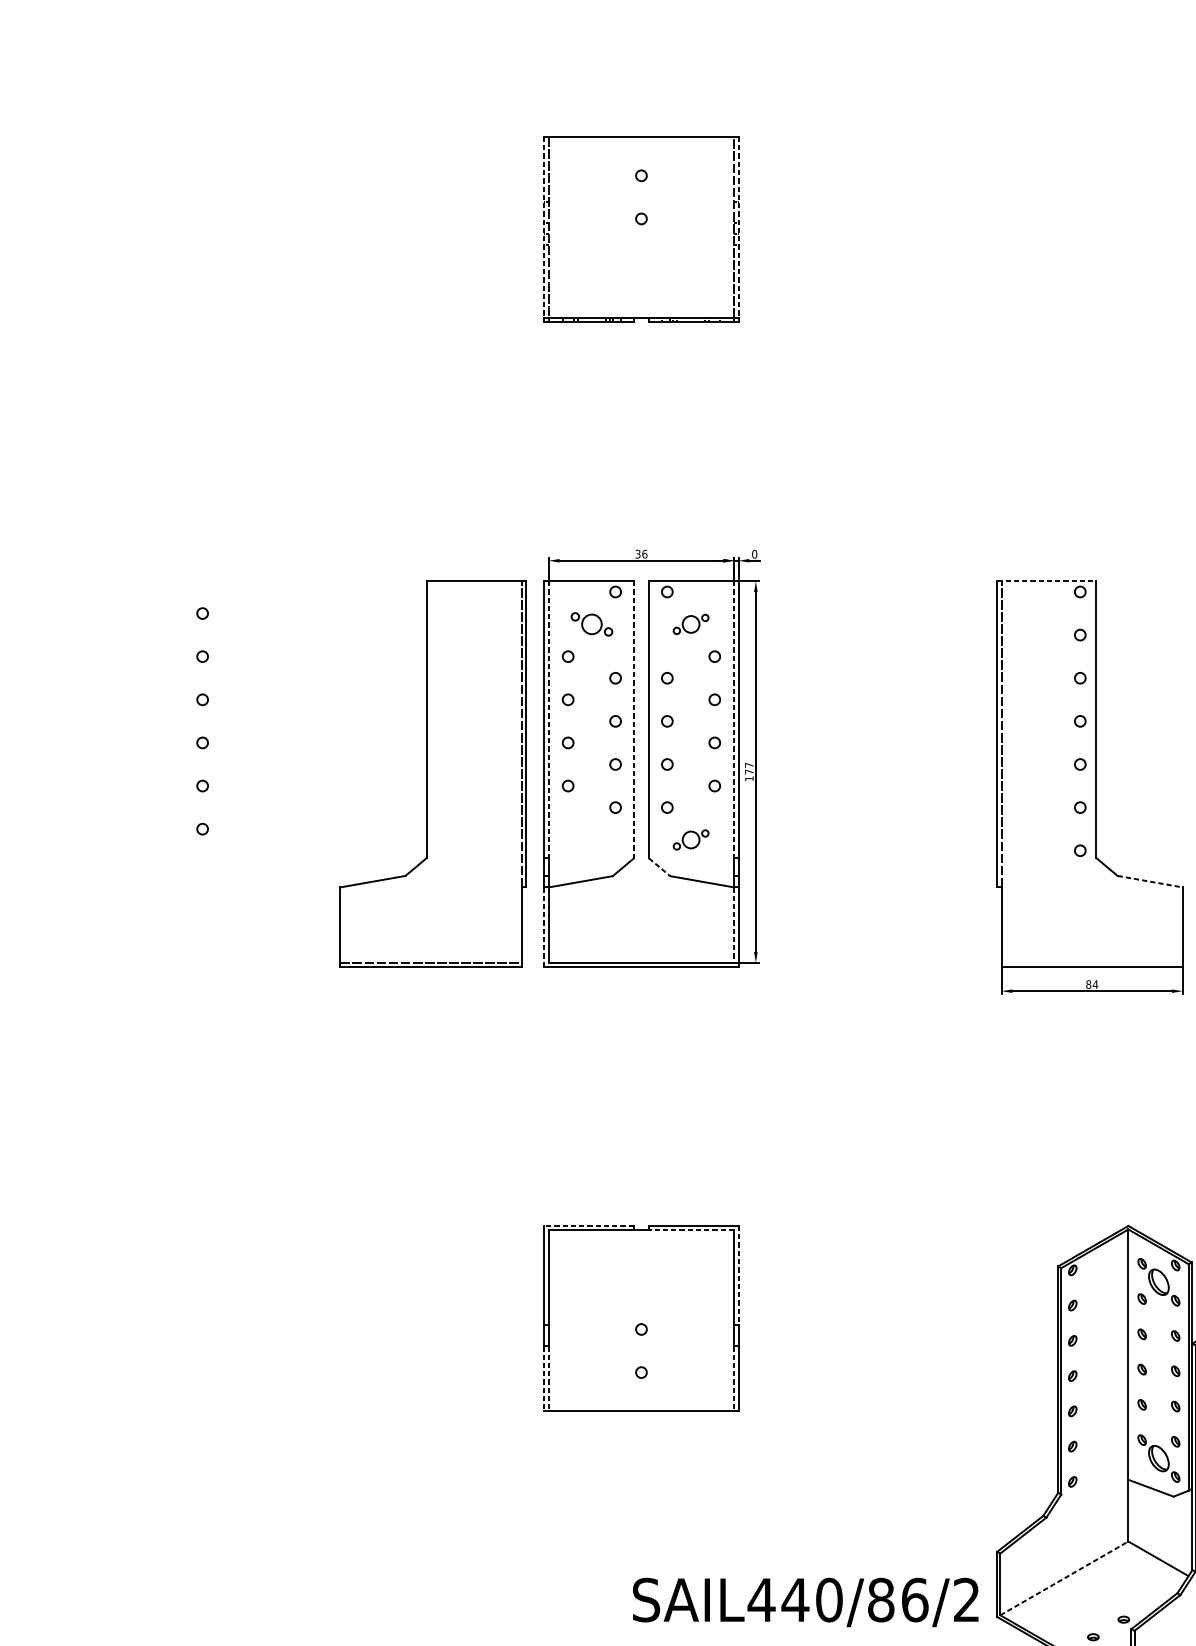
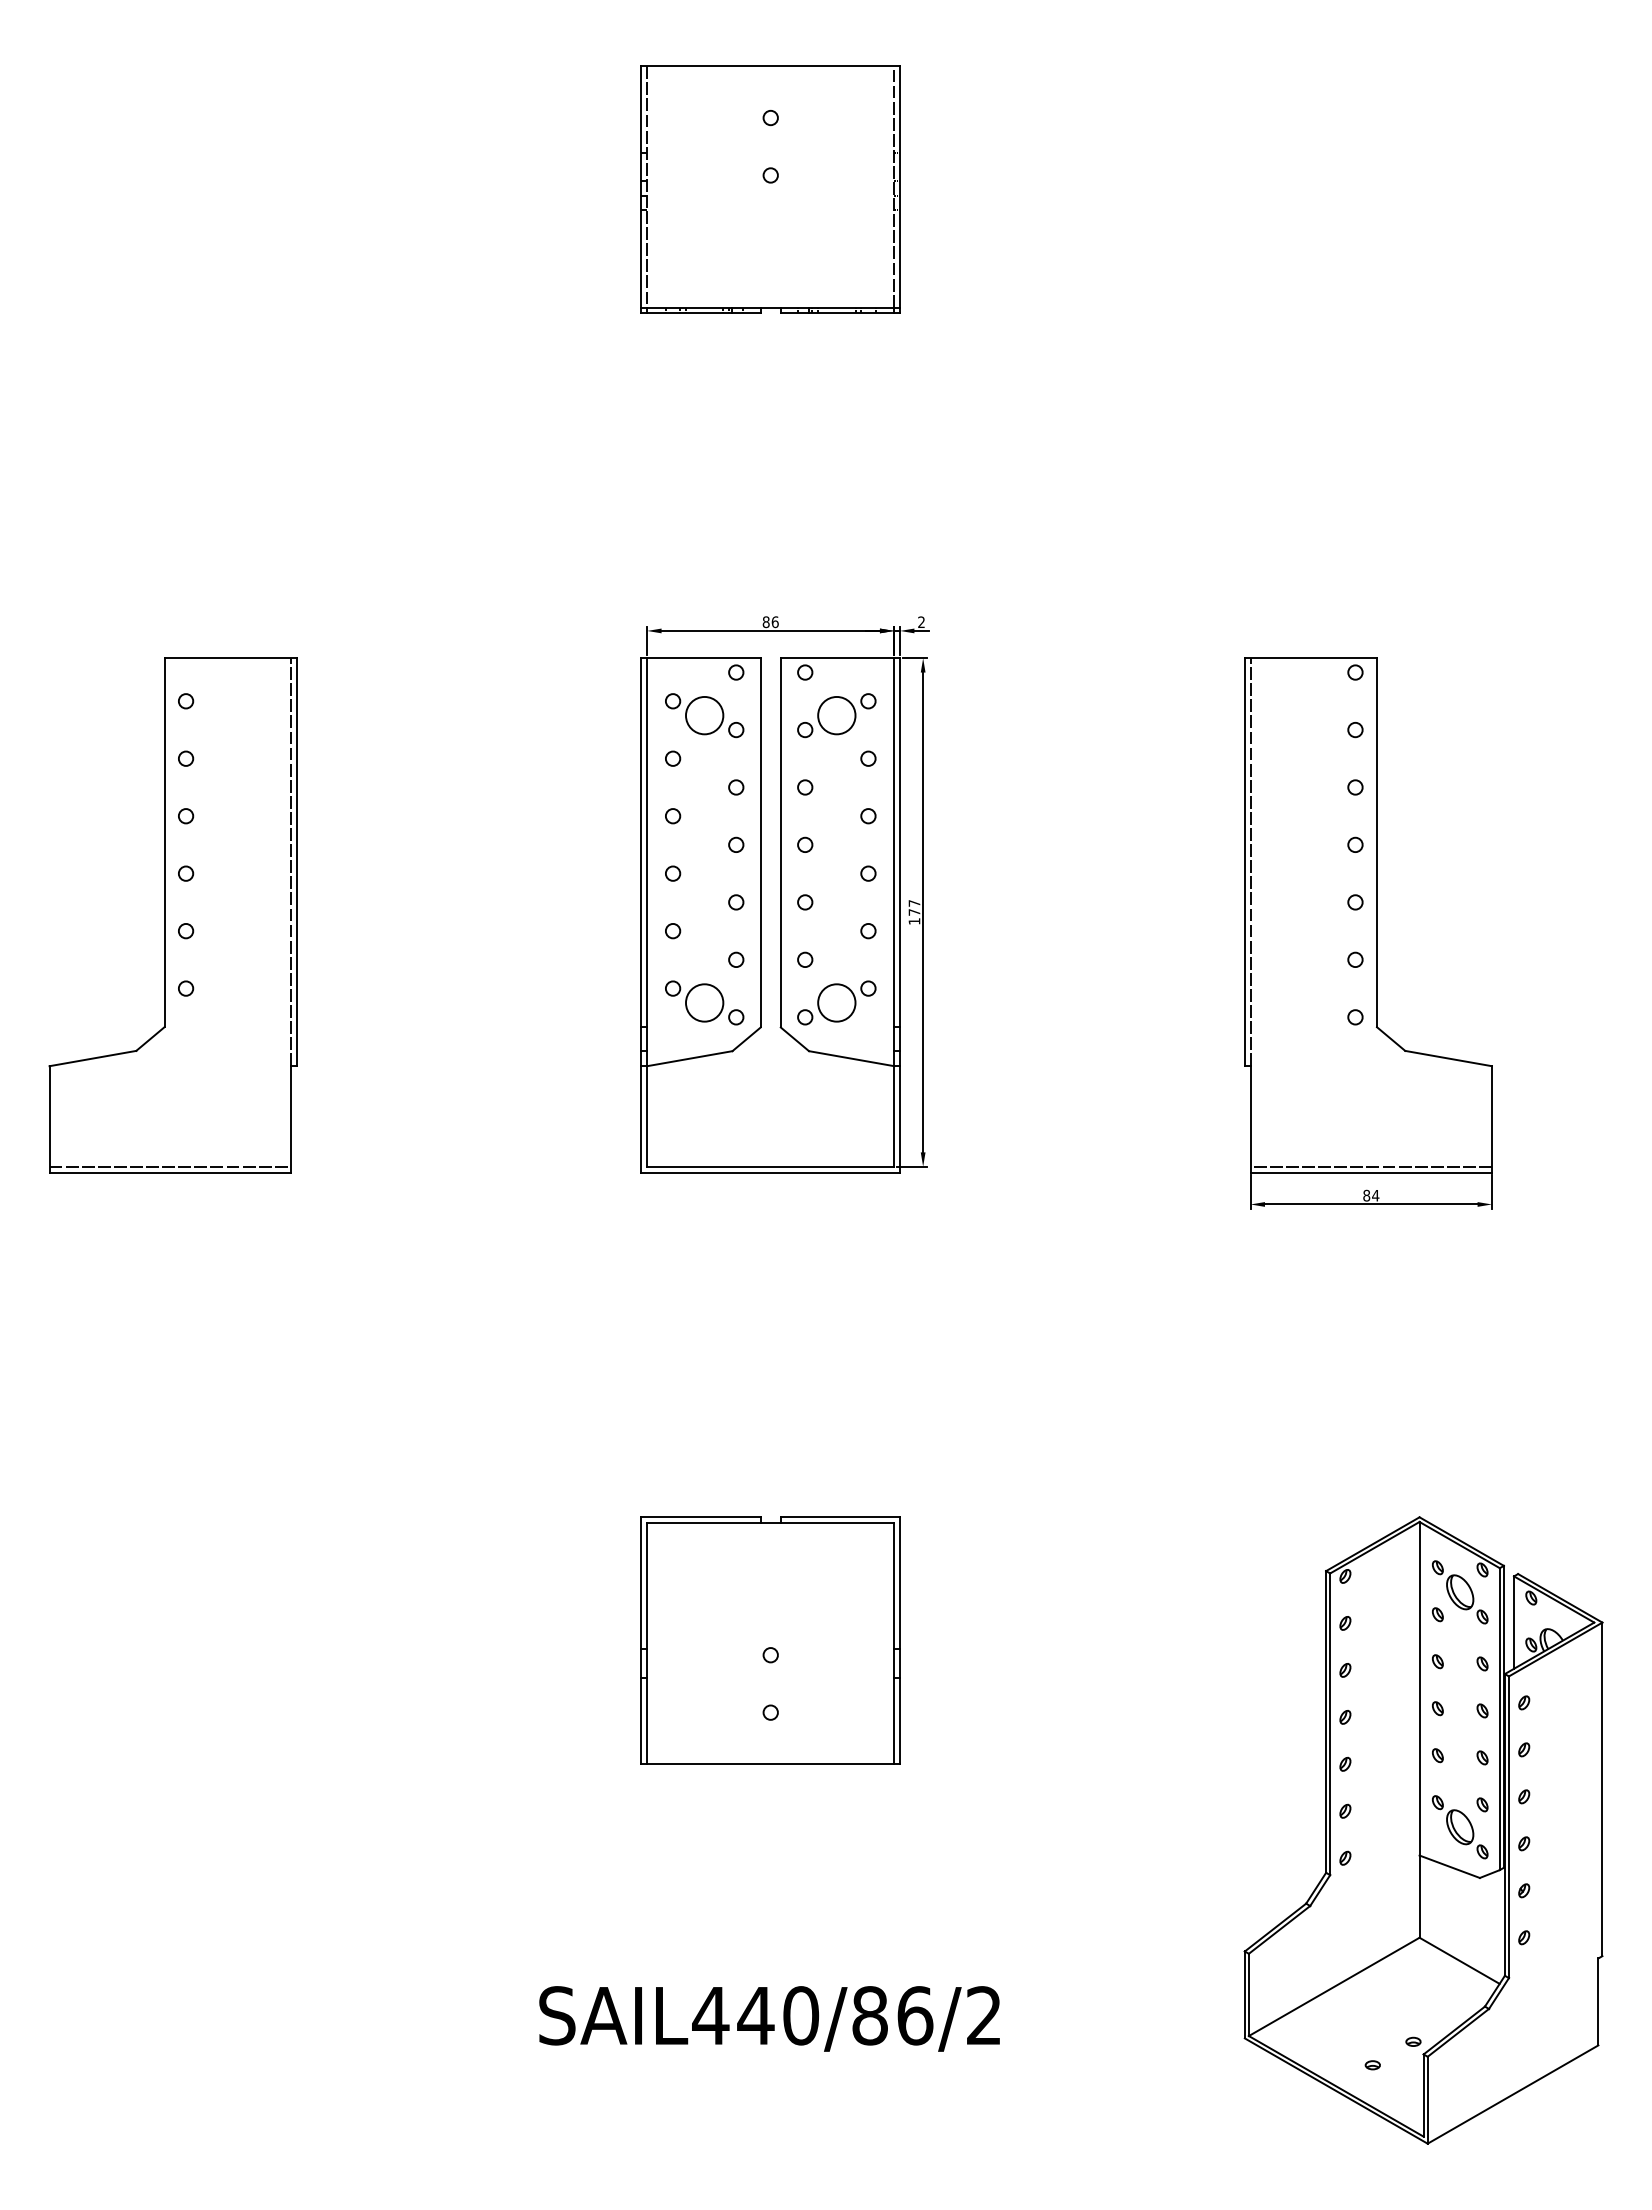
line: (544, 227) -> (641, 186), dashed -> solid
line: (738, 227) -> (900, 186), dashed -> solid
text: (637, 553) -> (765, 621), 36 -> 86
text: (754, 554) -> (921, 622), 0 -> 2
line: (1047, 581) -> (1311, 658), dashed -> solid
part: (591, 624) -> (704, 715), size x1.43
part: (690, 624) -> (836, 715), size x1.67
line: (548, 719) -> (647, 842), dashed -> solid
line: (633, 719) -> (760, 842), dashed -> solid
line: (734, 719) -> (894, 842), dashed -> solid
part: (432, 774) -> (172, 915), moved
part: (591, 839) -> (704, 1002), added
part: (690, 839) -> (836, 1002), size x1.67
line: (660, 867) -> (795, 1039), dashed -> solid
line: (1150, 881) -> (1449, 1058), dashed -> solid
line: (734, 925) -> (894, 1116), dashed -> solid
line: (544, 927) -> (641, 1119), dashed -> solid
line: (1091, 962) -> (1370, 1166), added
line: (589, 1226) -> (701, 1517), dashed -> solid
line: (691, 1230) -> (837, 1523), dashed -> solid
line: (738, 1275) -> (900, 1583), dashed -> solid
line: (544, 1379) -> (641, 1721), dashed -> solid
line: (548, 1379) -> (647, 1721), dashed -> solid
line: (734, 1379) -> (894, 1721), dashed -> solid
line: (1064, 1578) -> (1334, 1986), dashed -> solid
text: (805, 1602) -> (769, 2018), moved

